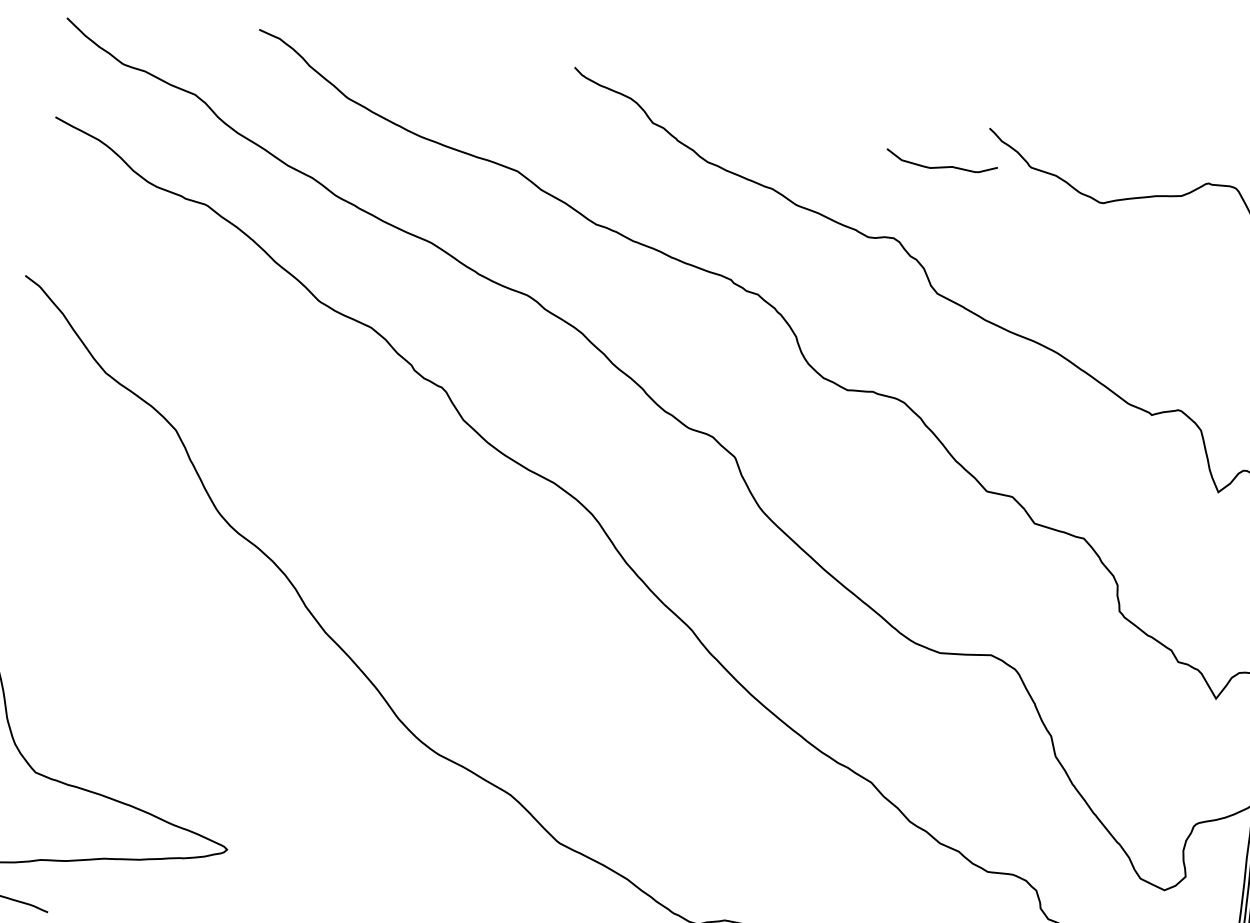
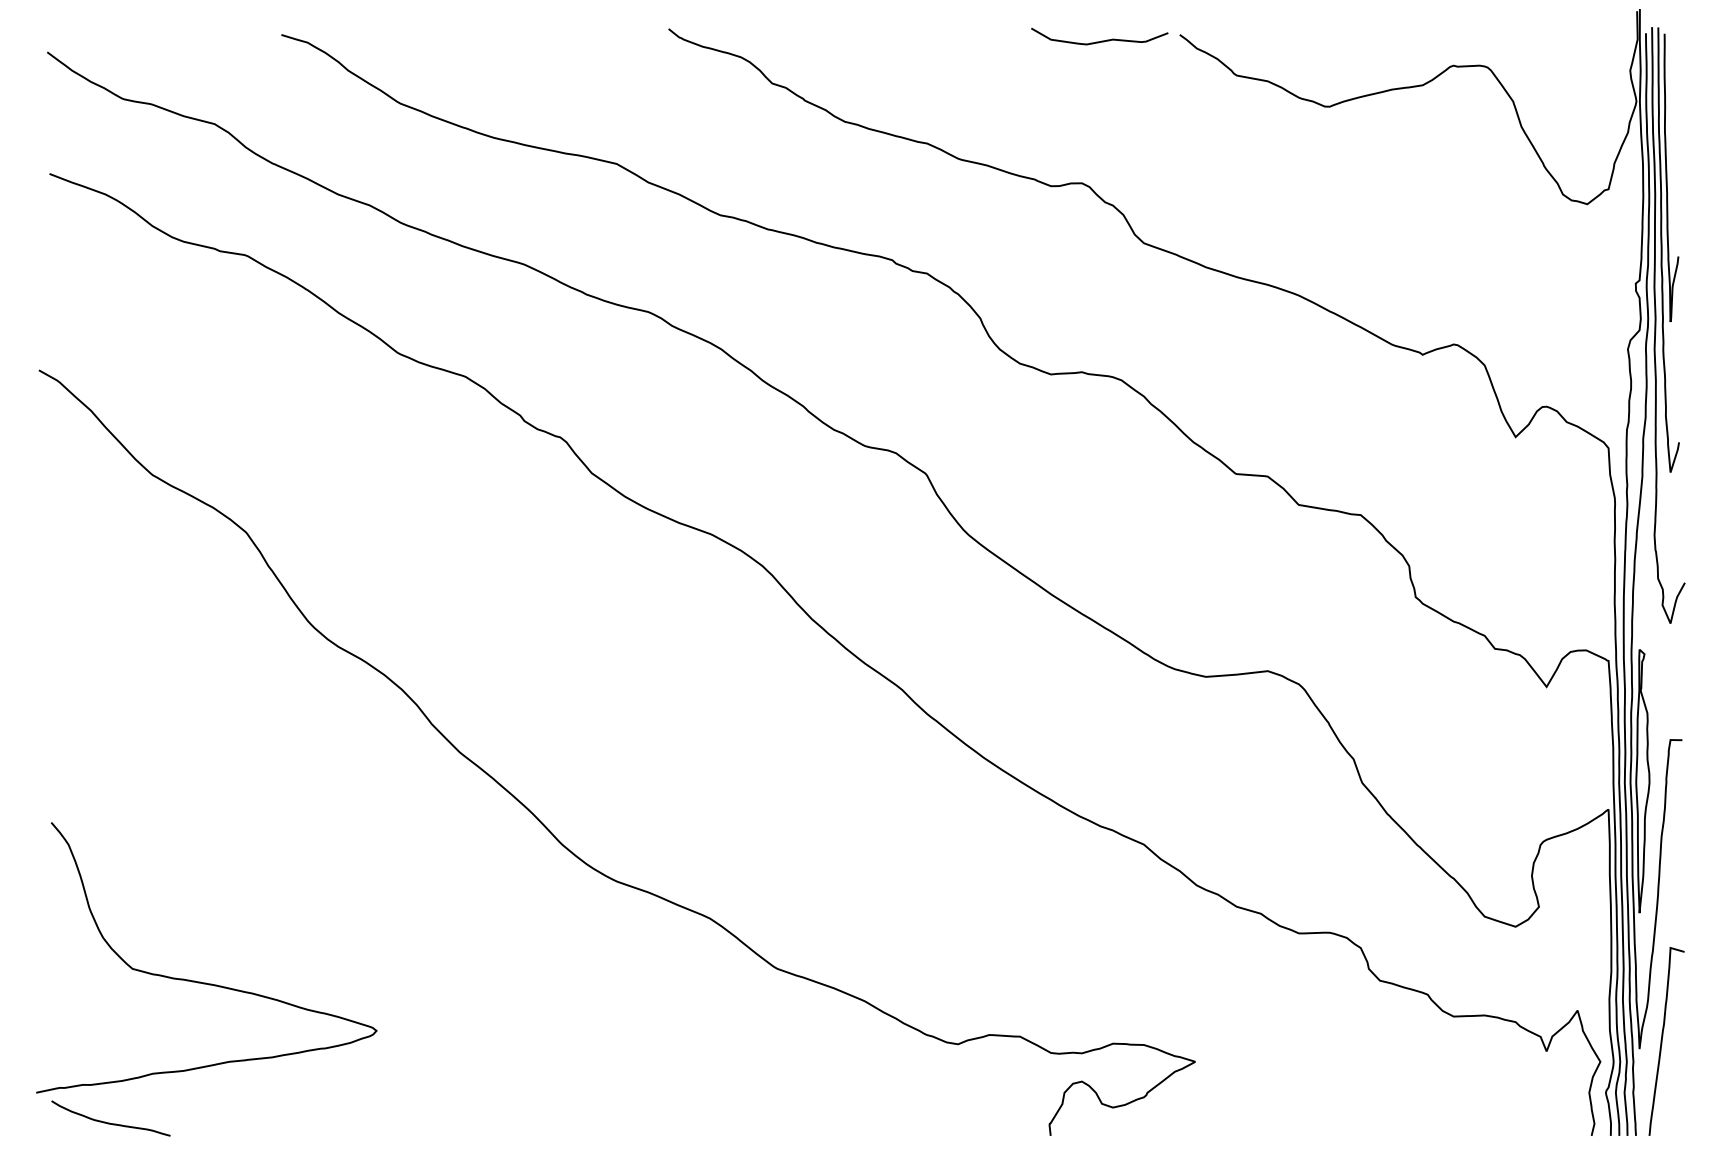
curve: (942, 166) -> (1101, 40), moved

